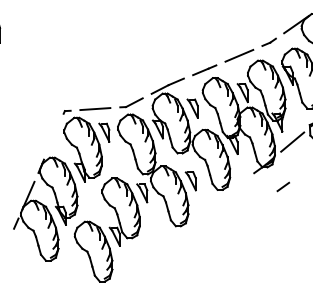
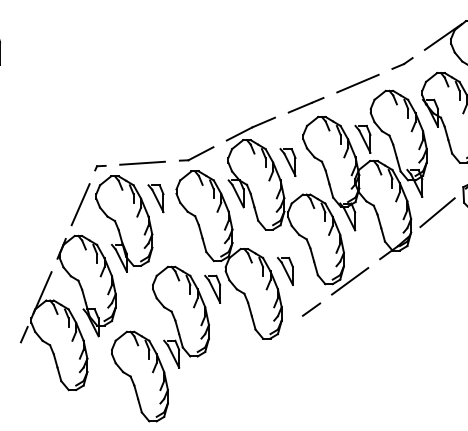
line: (53, 136) -> (79, 204), added
line: (282, 186) -> (310, 308), moved
line: (234, 187) -> (350, 280), added

